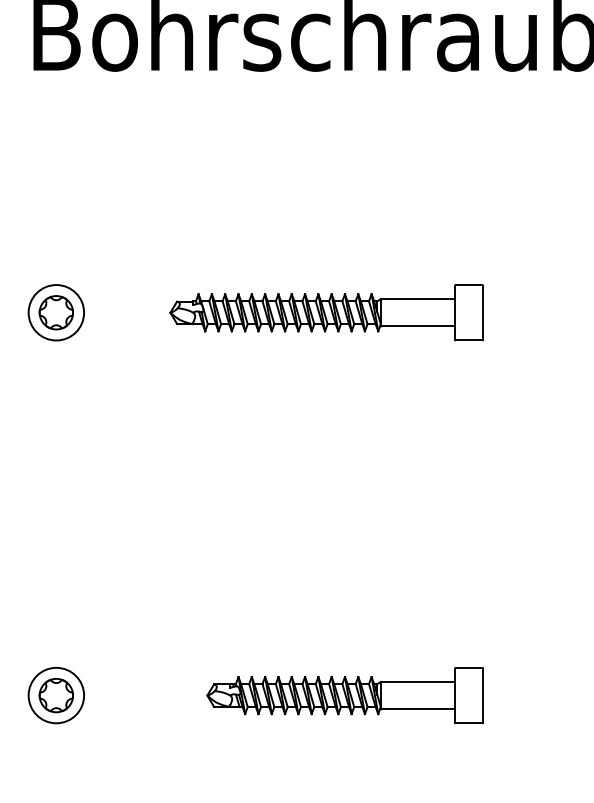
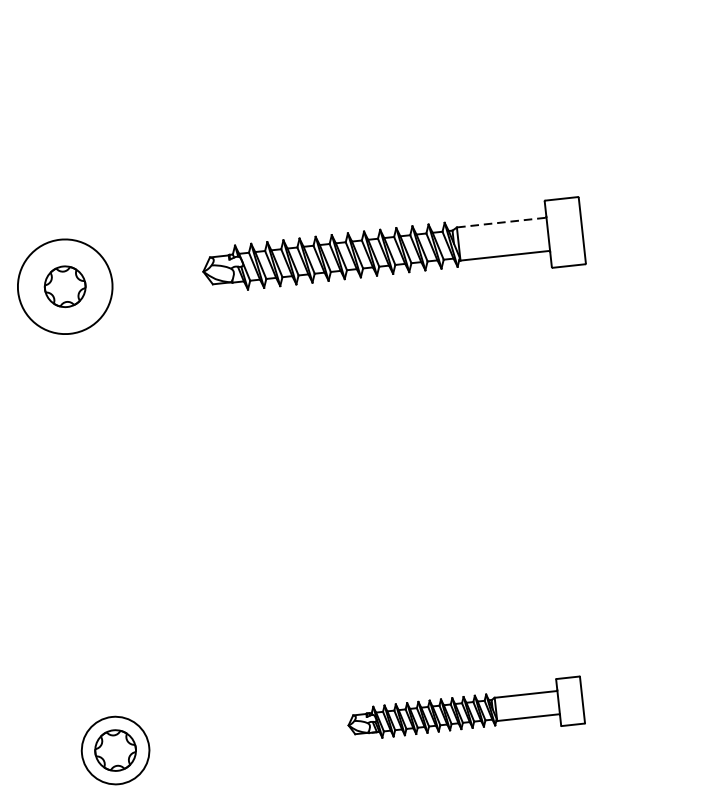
line: (417, 299) -> (500, 223), solid -> dashed
circle: (56, 312) -> (65, 286), size x1.4
part: (344, 695) -> (464, 712), size x0.7

